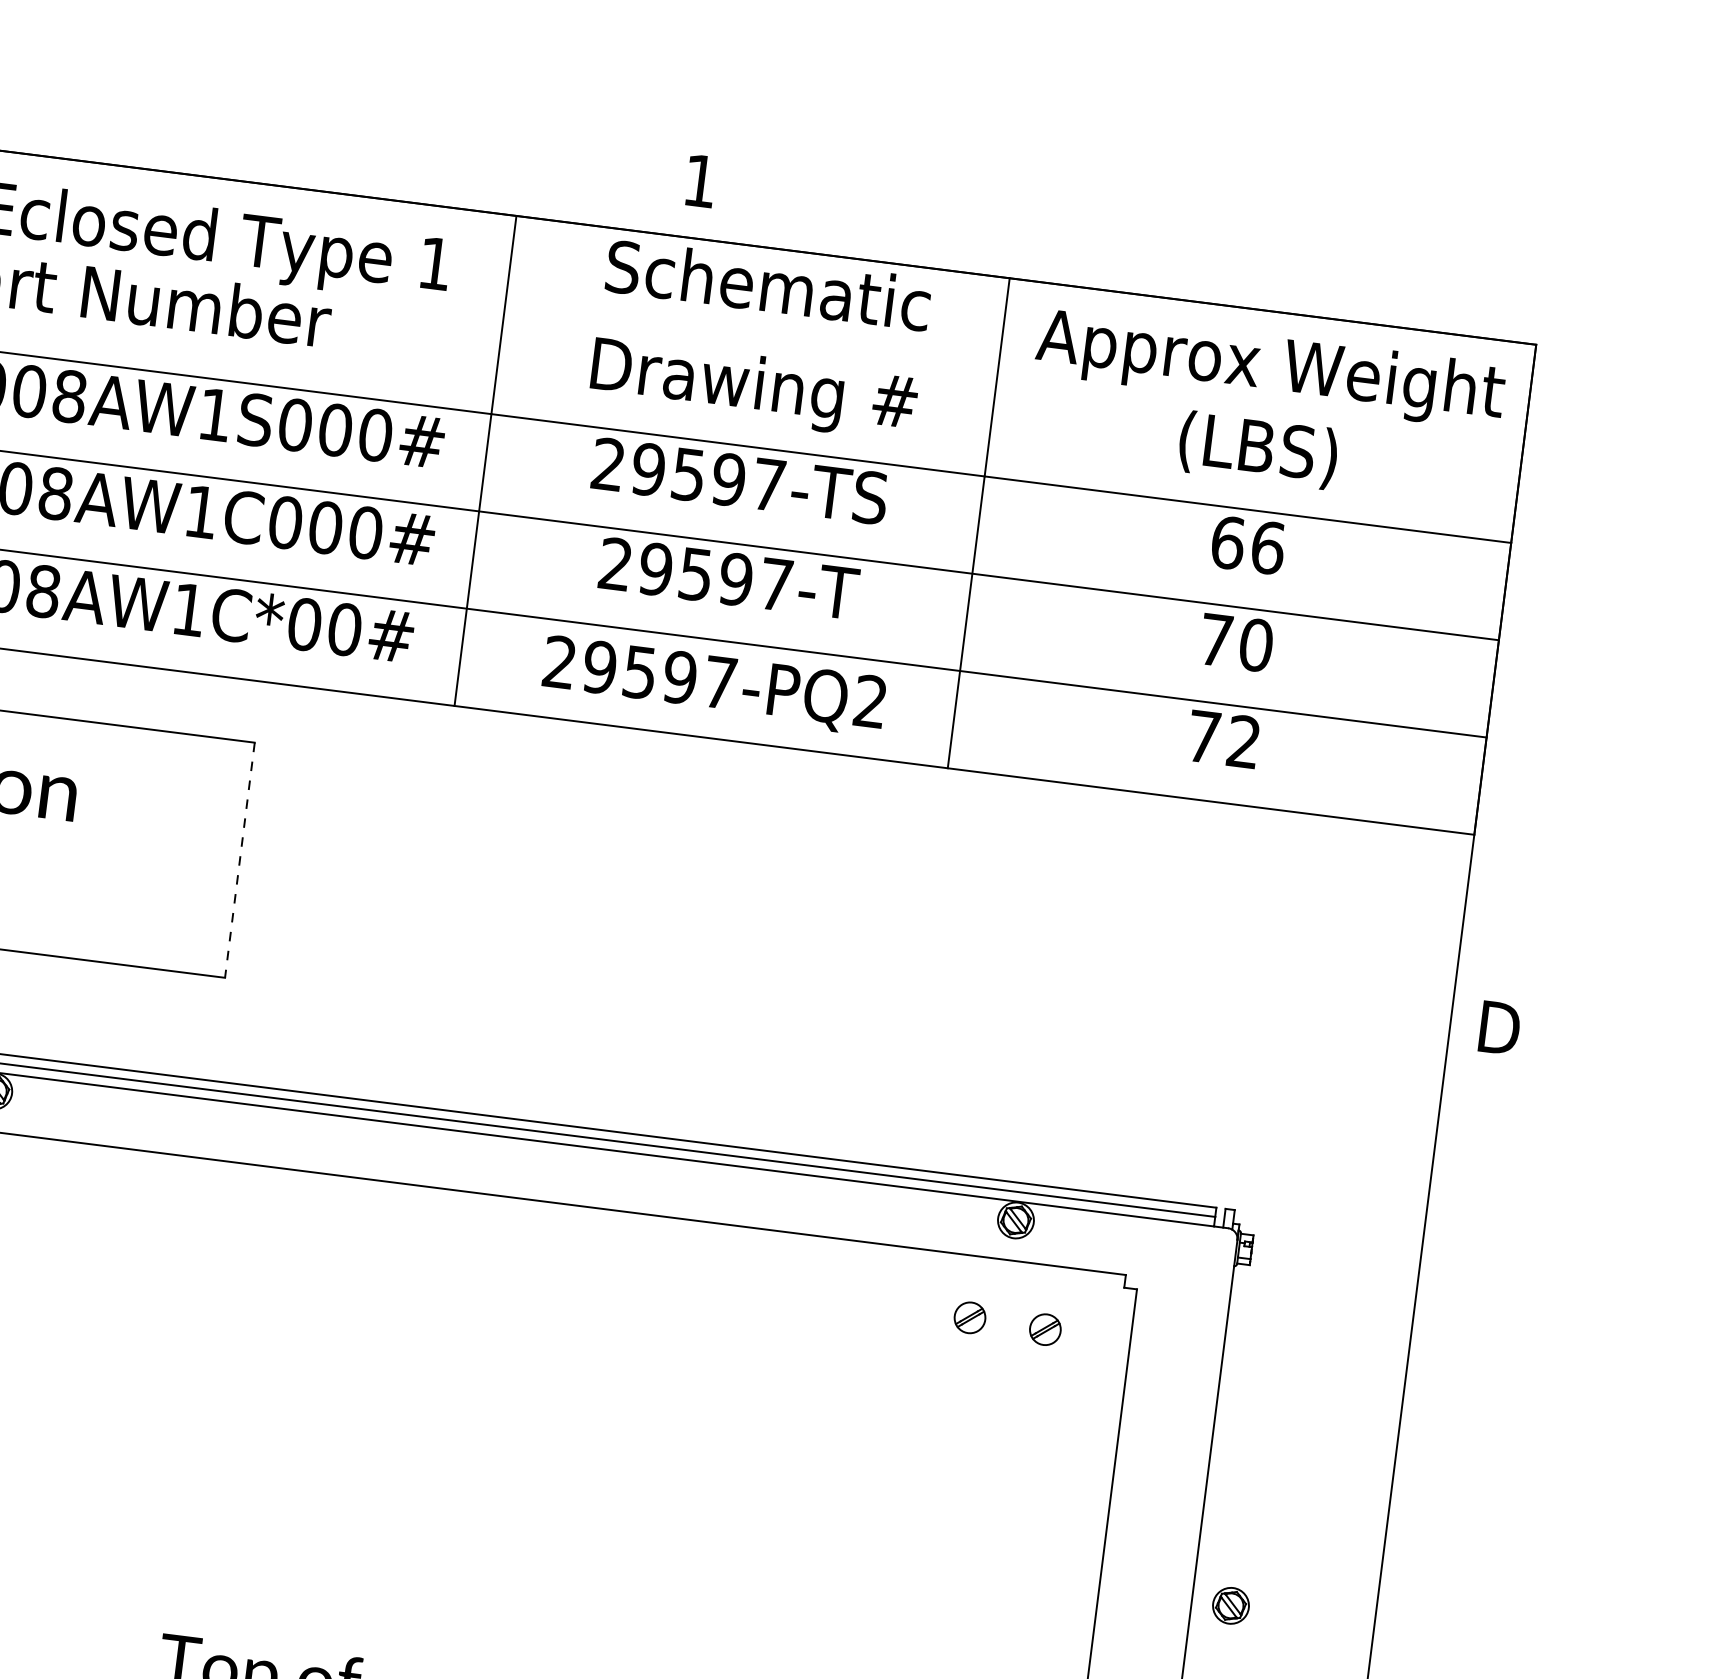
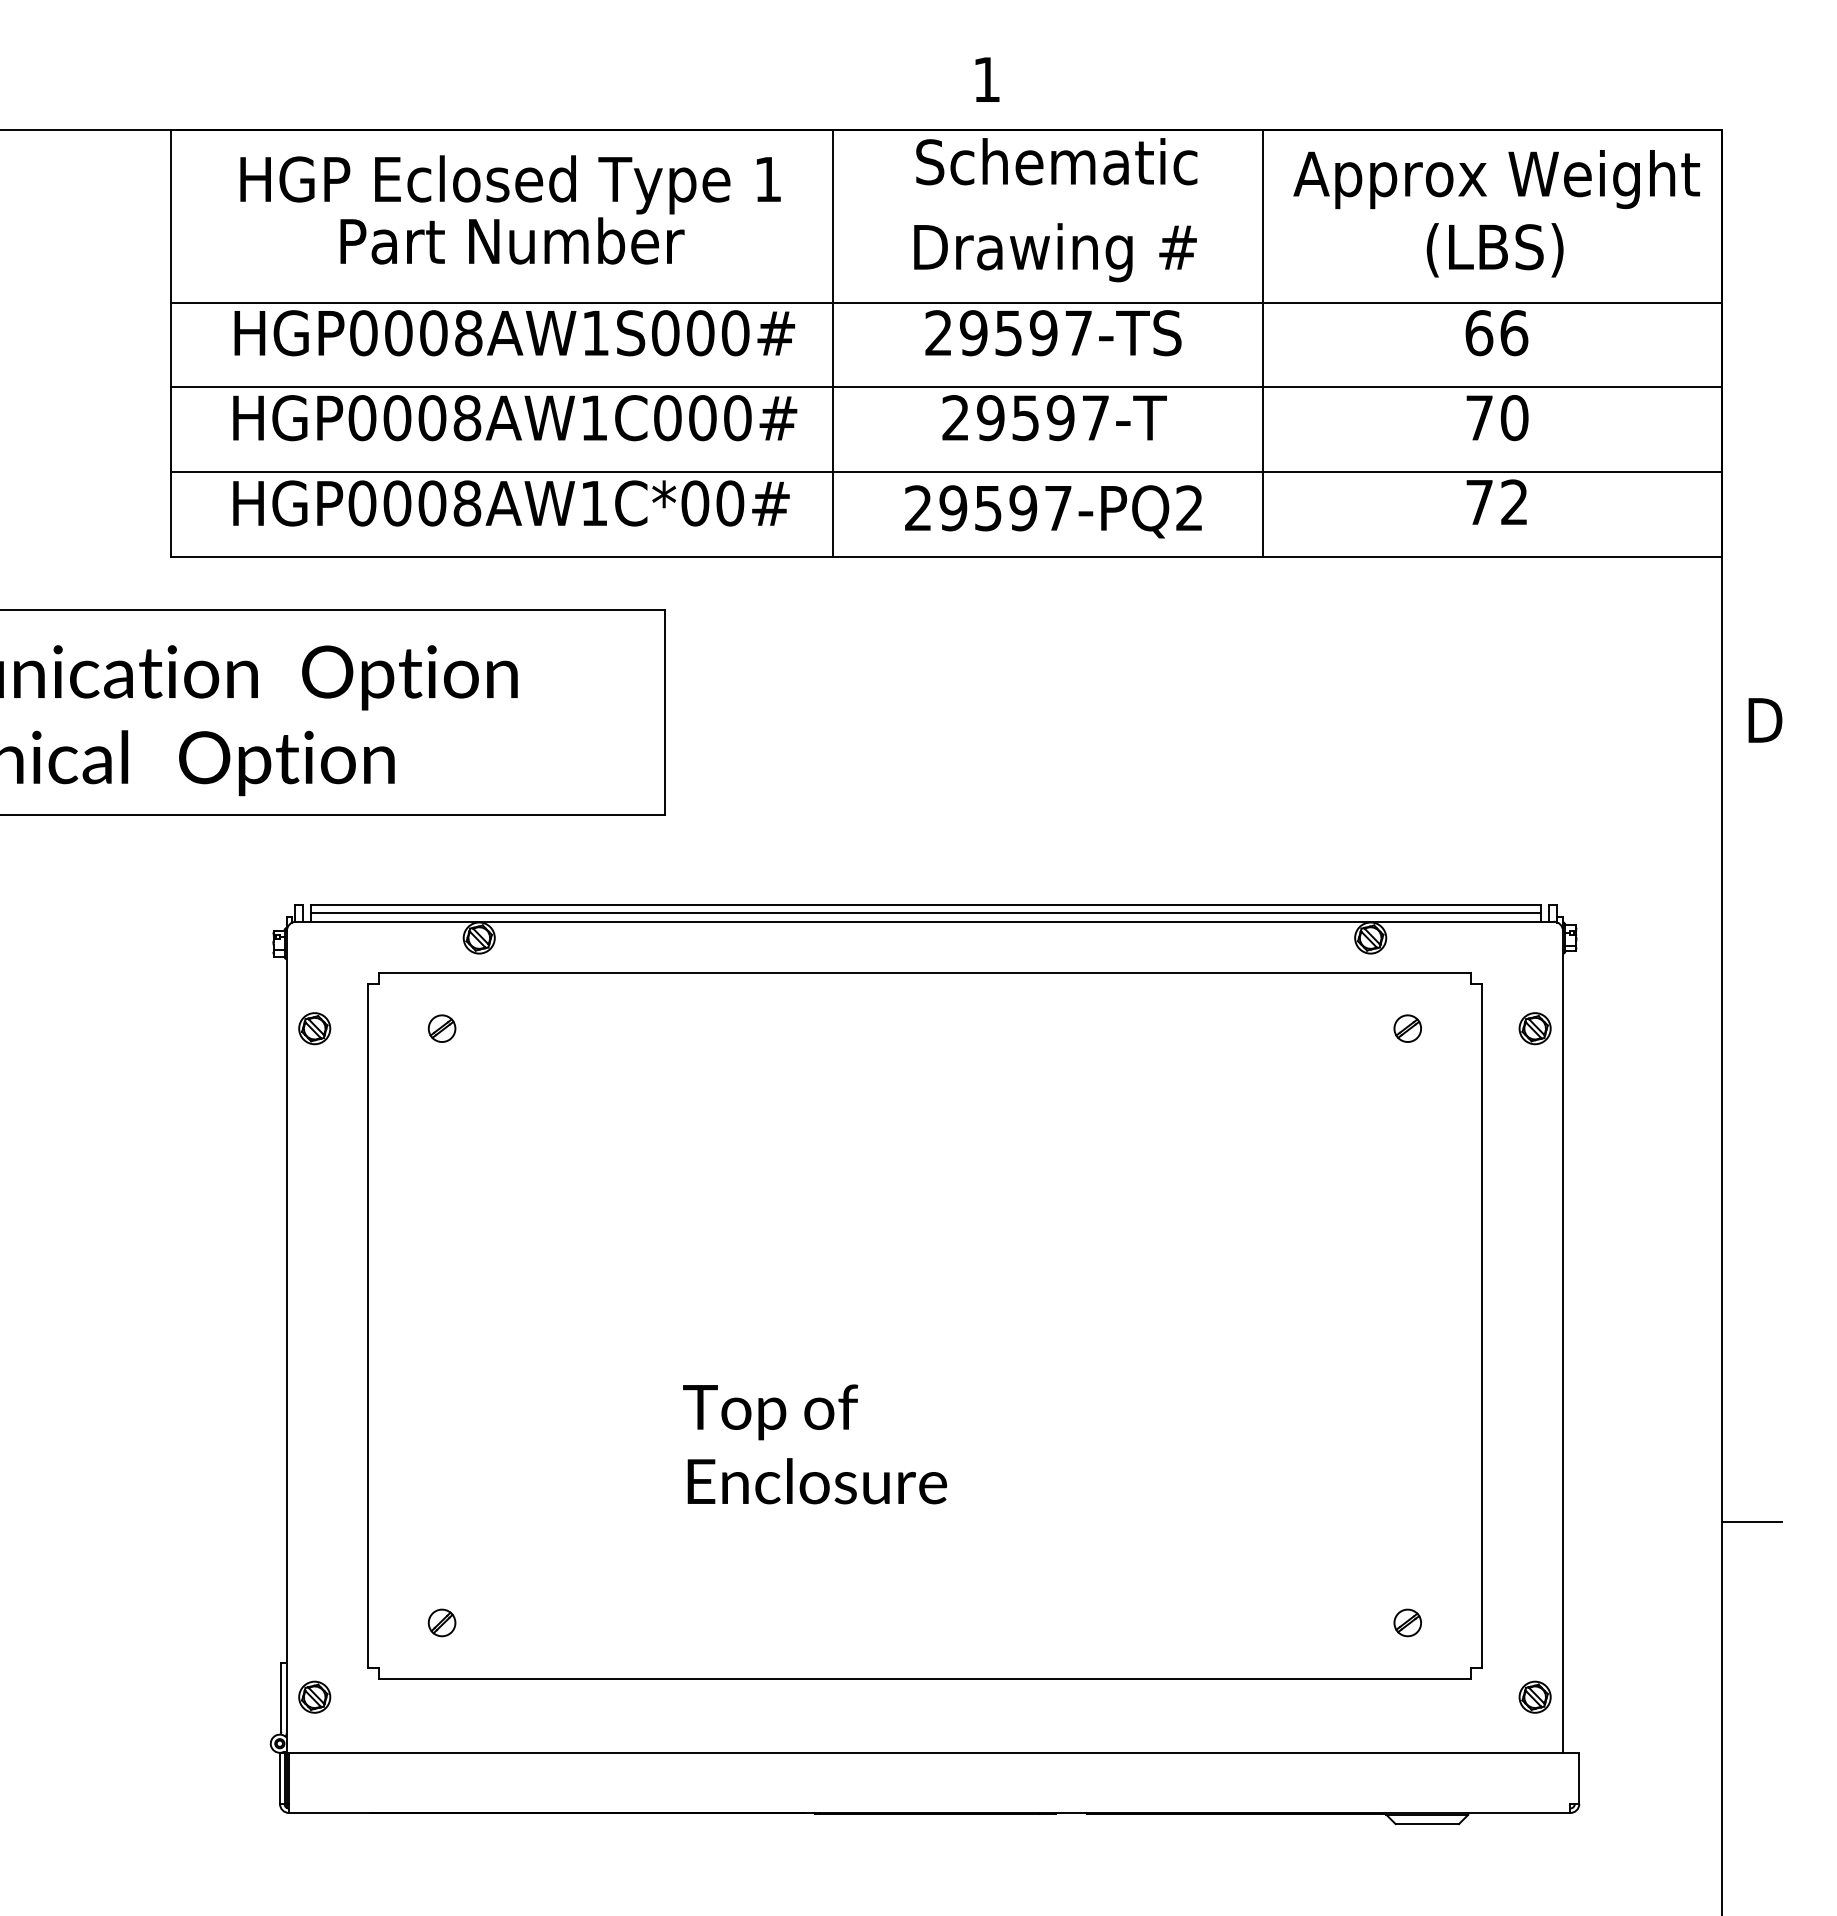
line: (240, 859) -> (665, 712), dashed -> solid
part: (969, 1317) -> (1341, 1026), removed
part: (1230, 1605) -> (1534, 1028), moved

